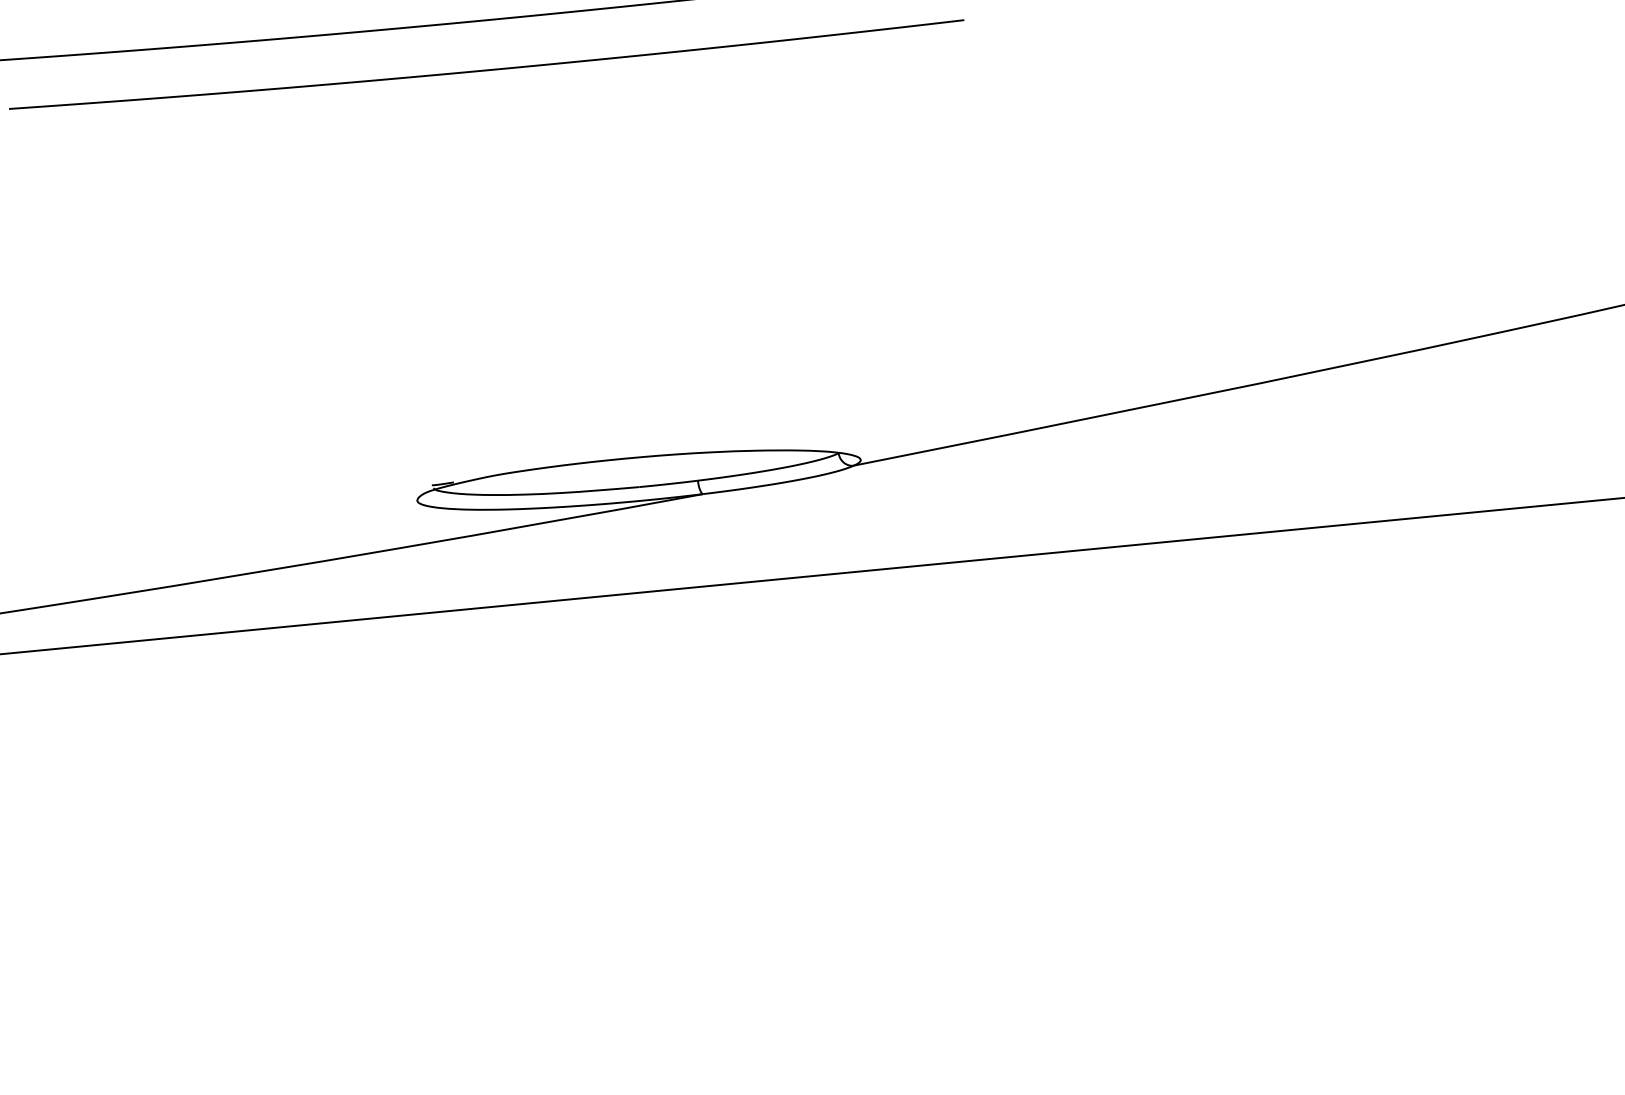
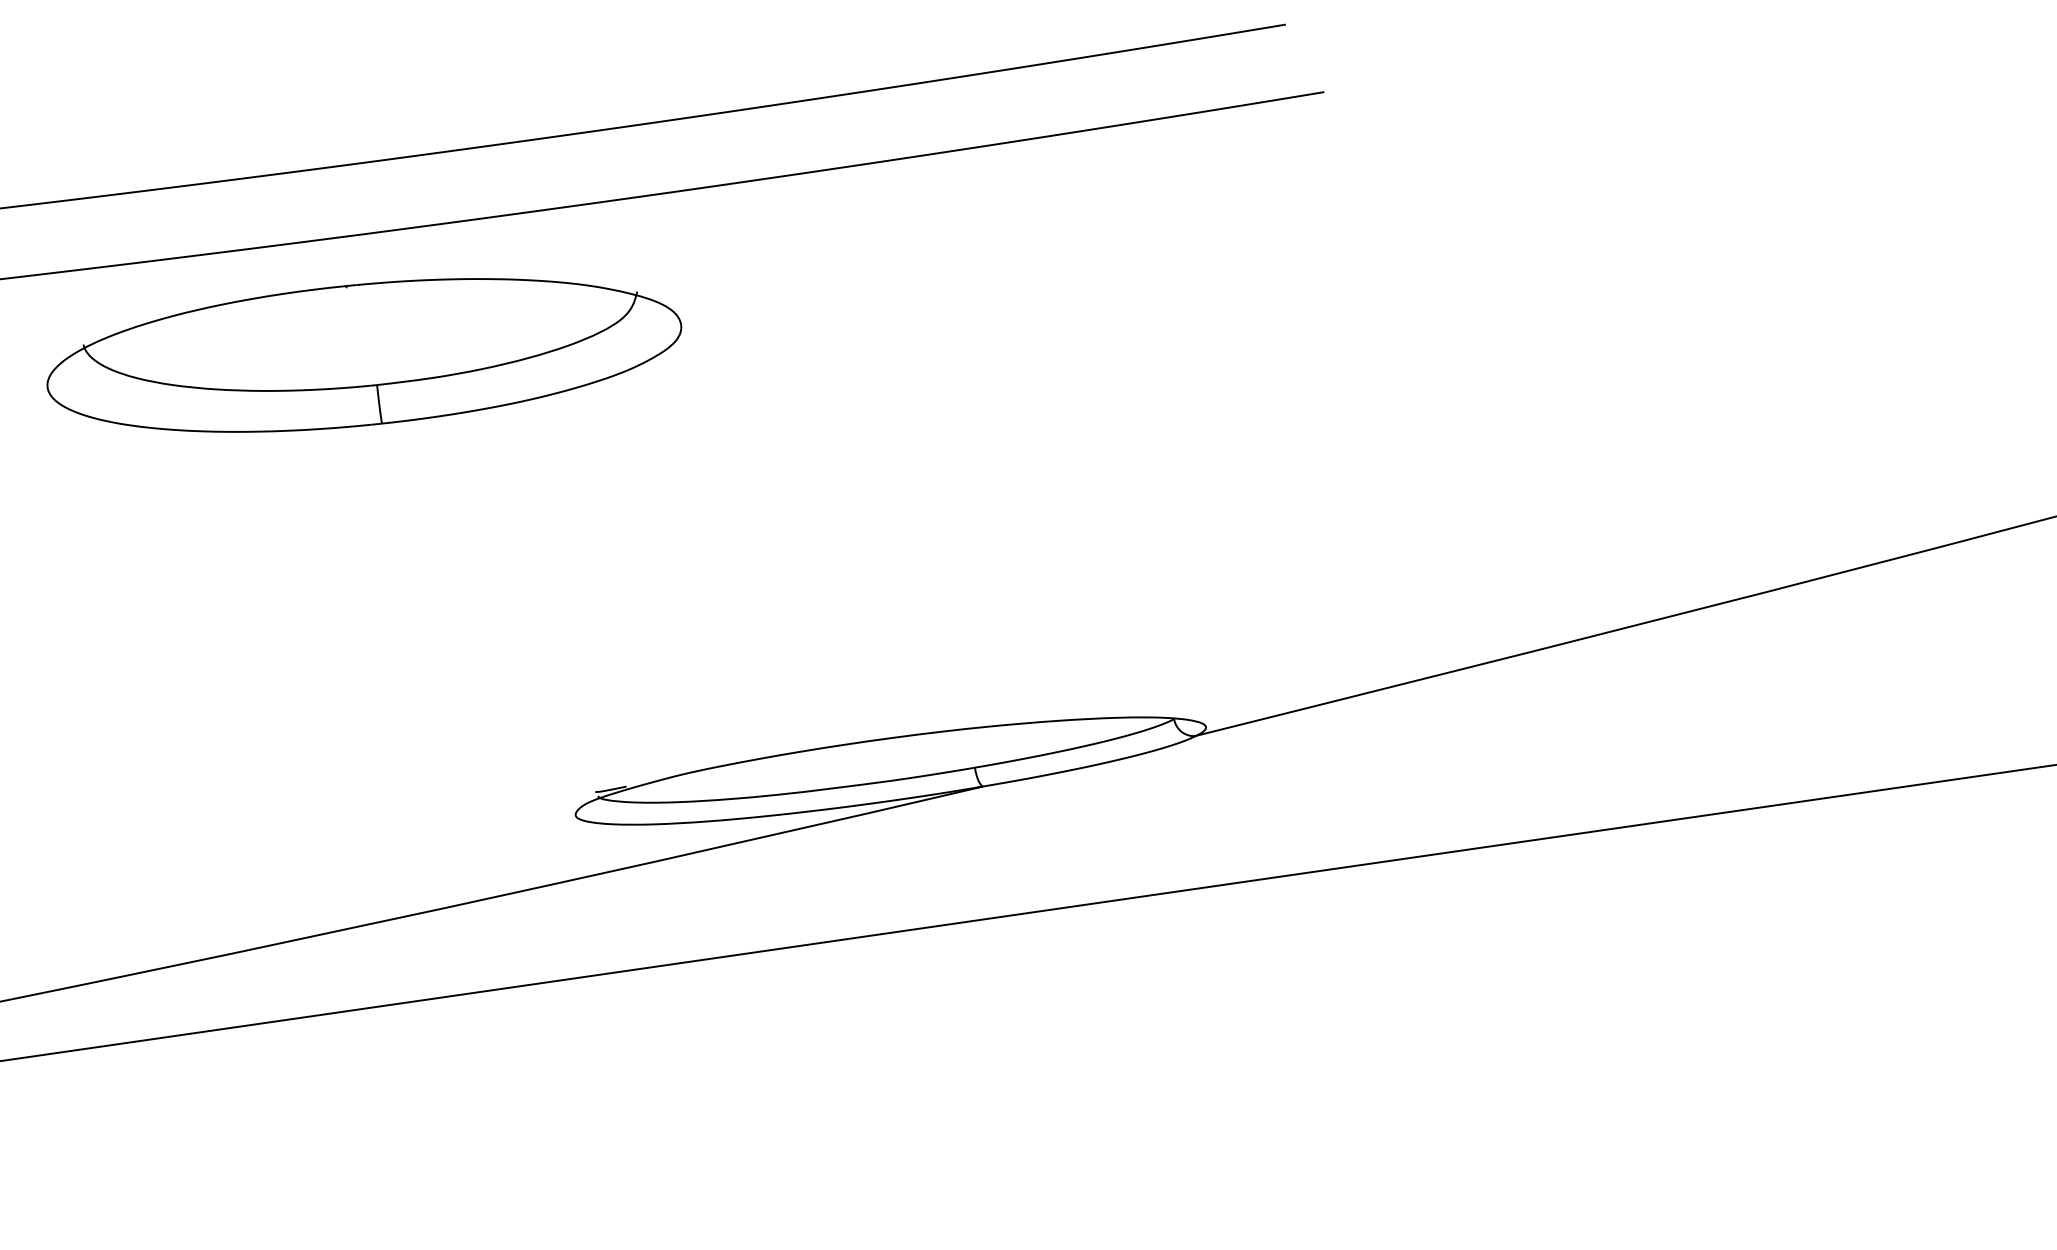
part: (284, 172) -> (363, 355), added

